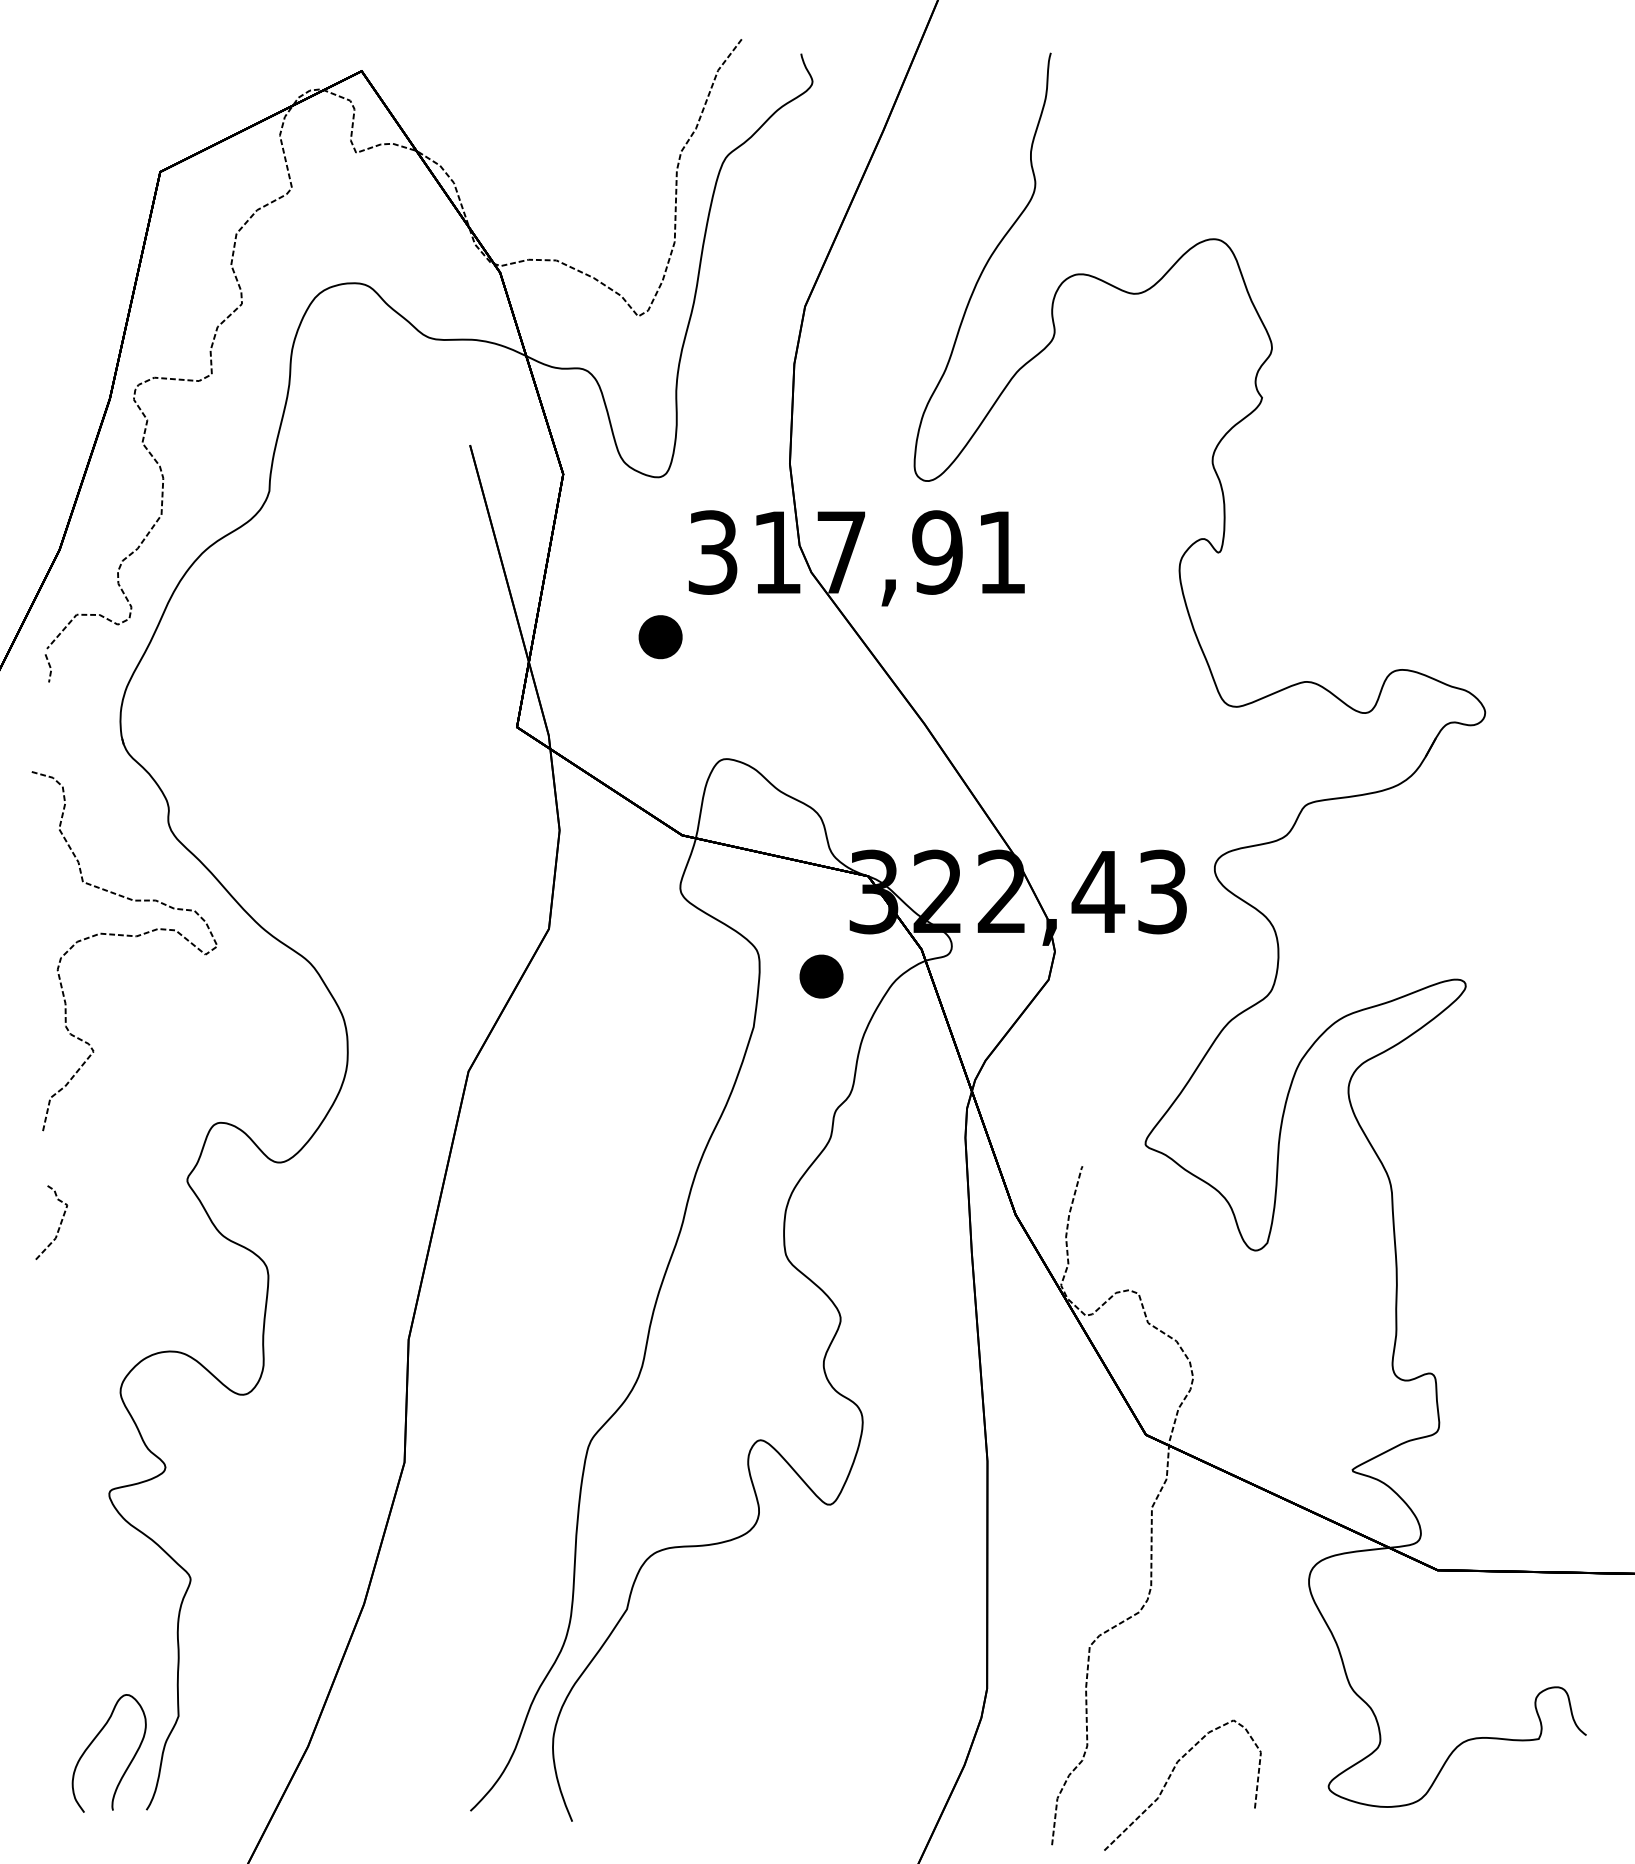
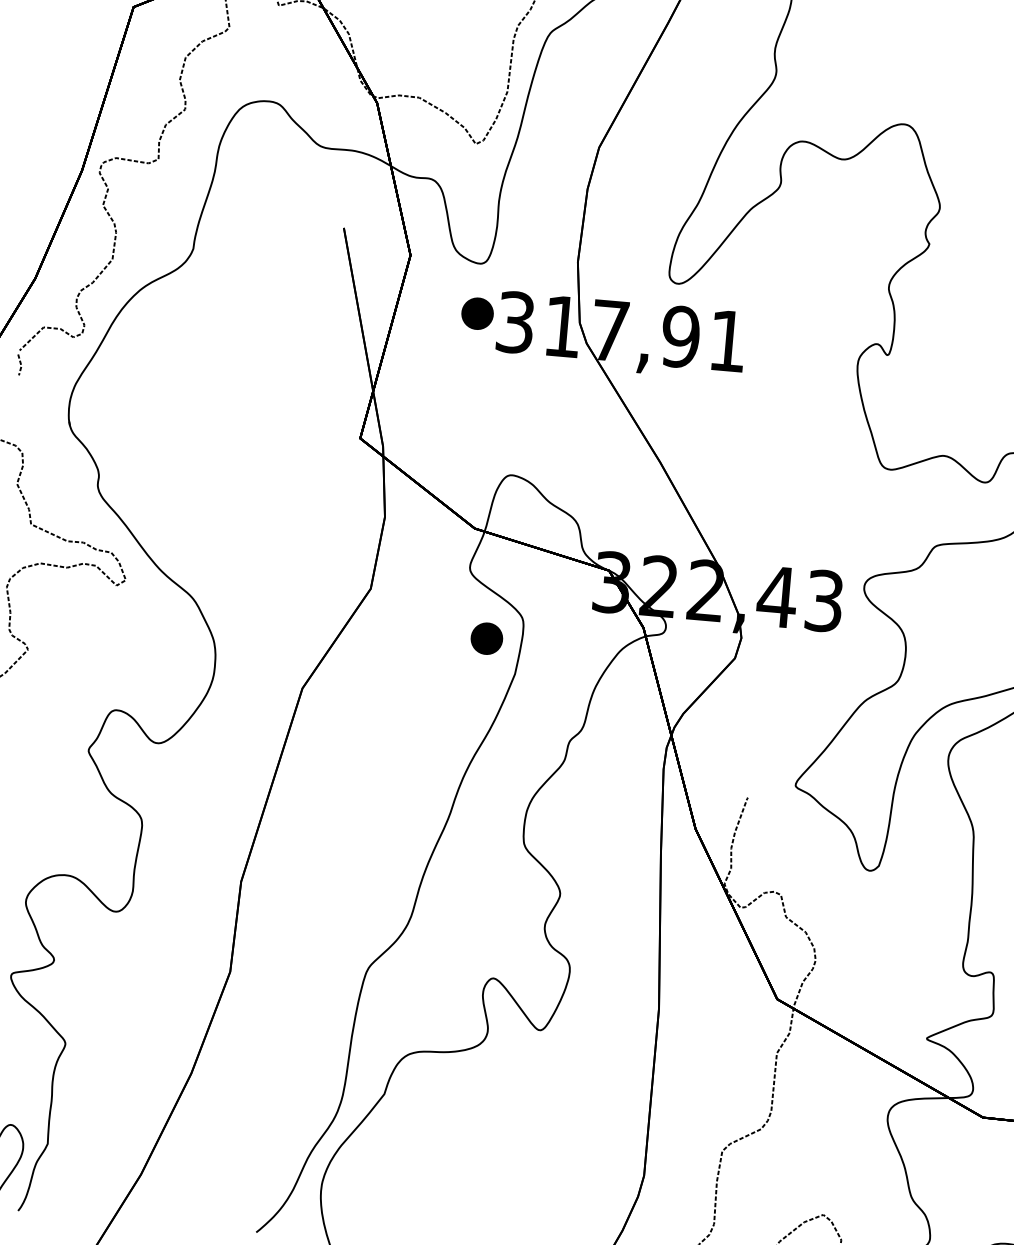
part: (660, 637) -> (477, 313), moved
part: (821, 976) -> (486, 638), moved

